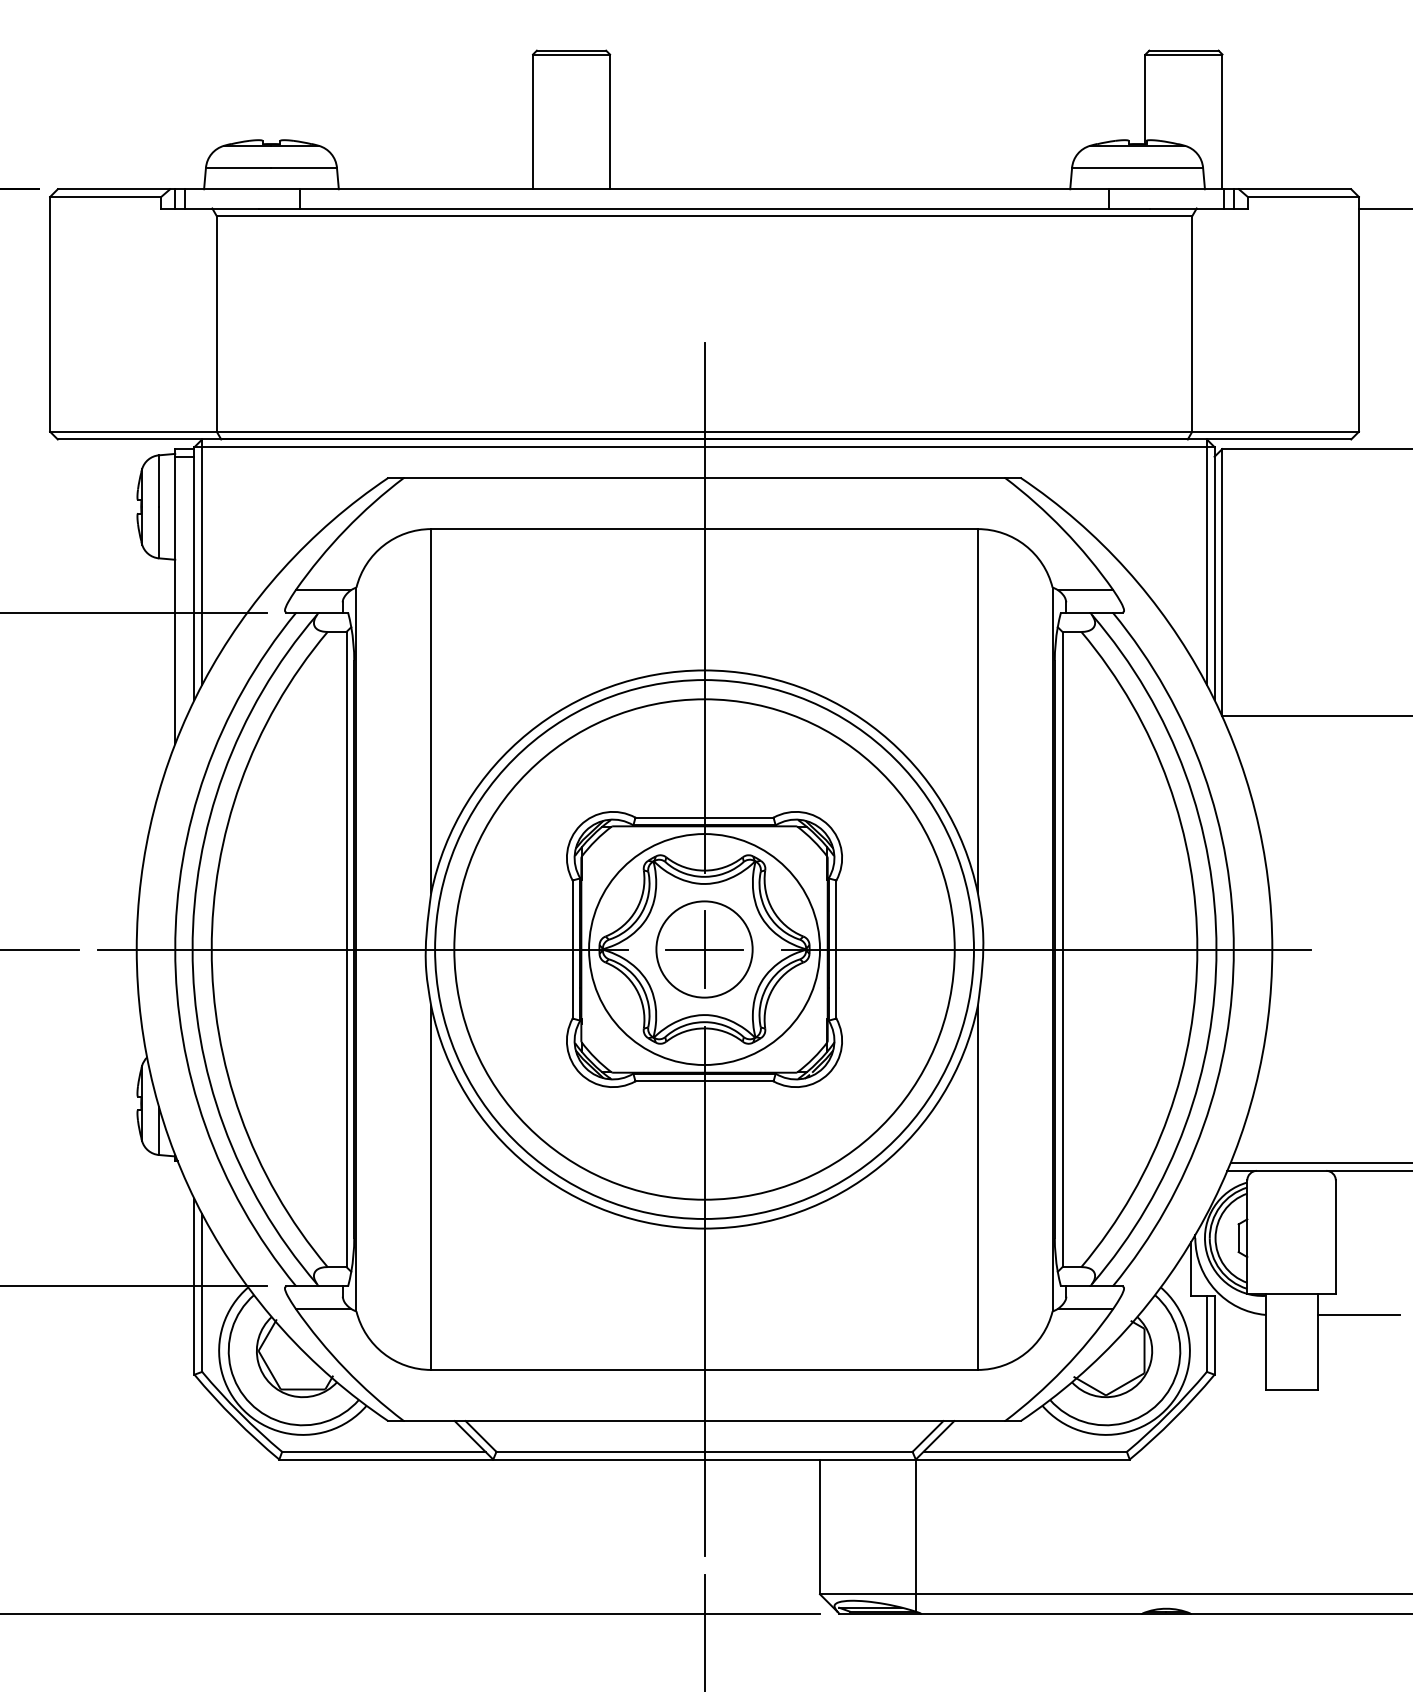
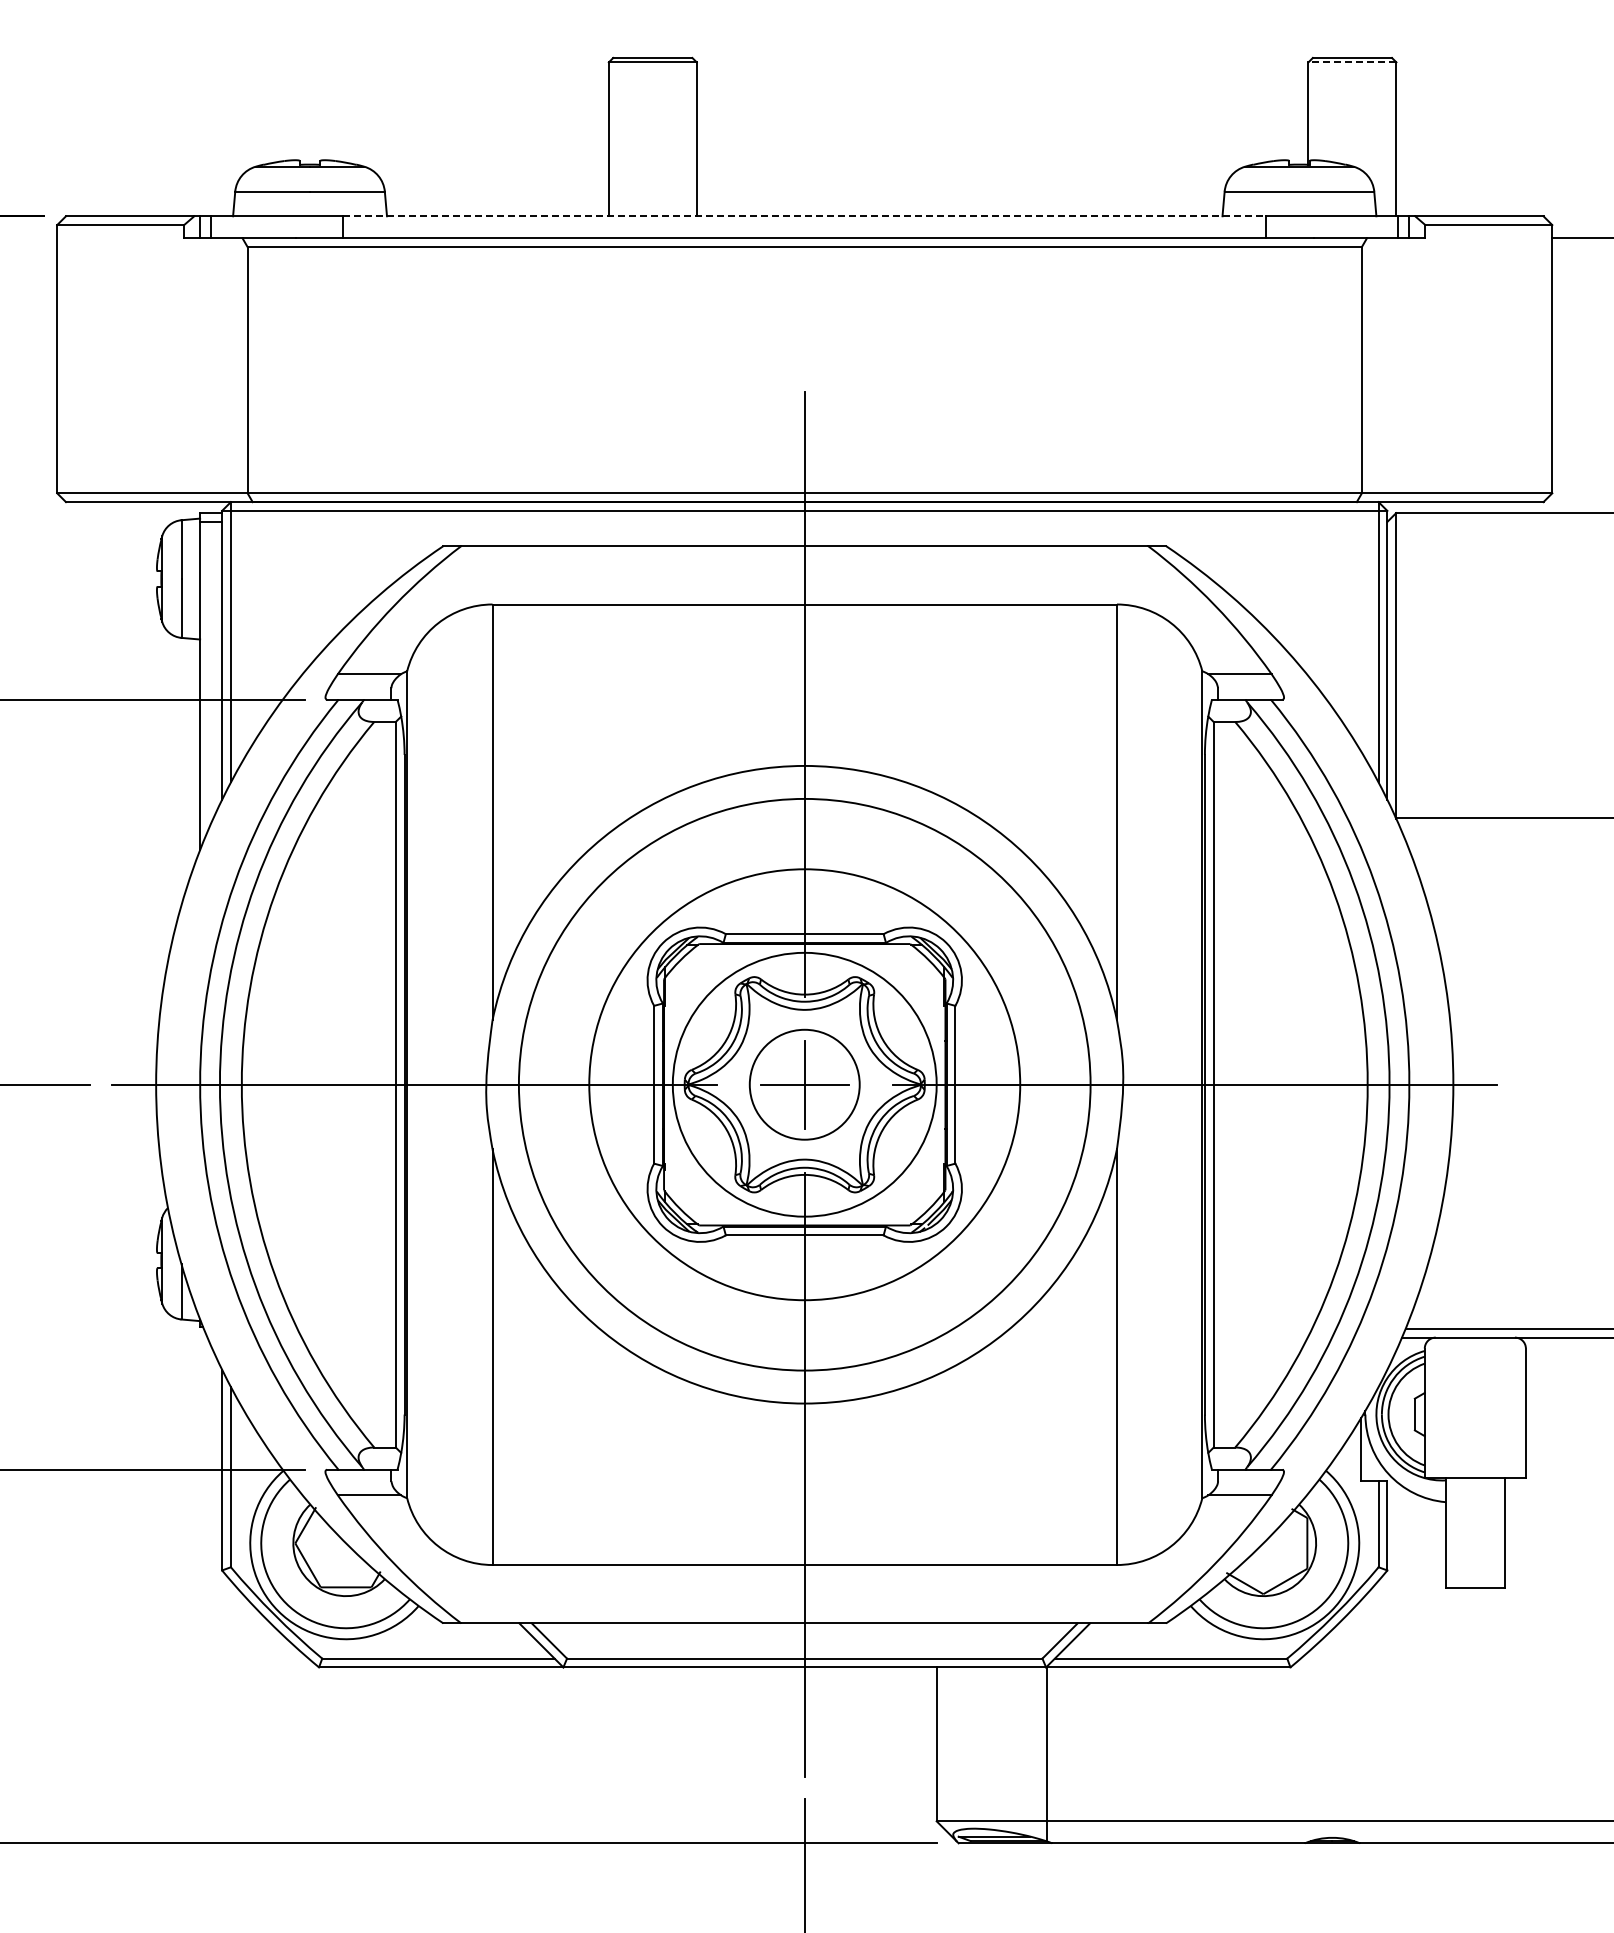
line: (1184, 54) -> (1352, 62), solid -> dashed
line: (704, 189) -> (804, 216), solid -> dashed
circle: (704, 949) -> (804, 1084), size x0.7
line: (1359, 1315) -> (1552, 1502), removed

